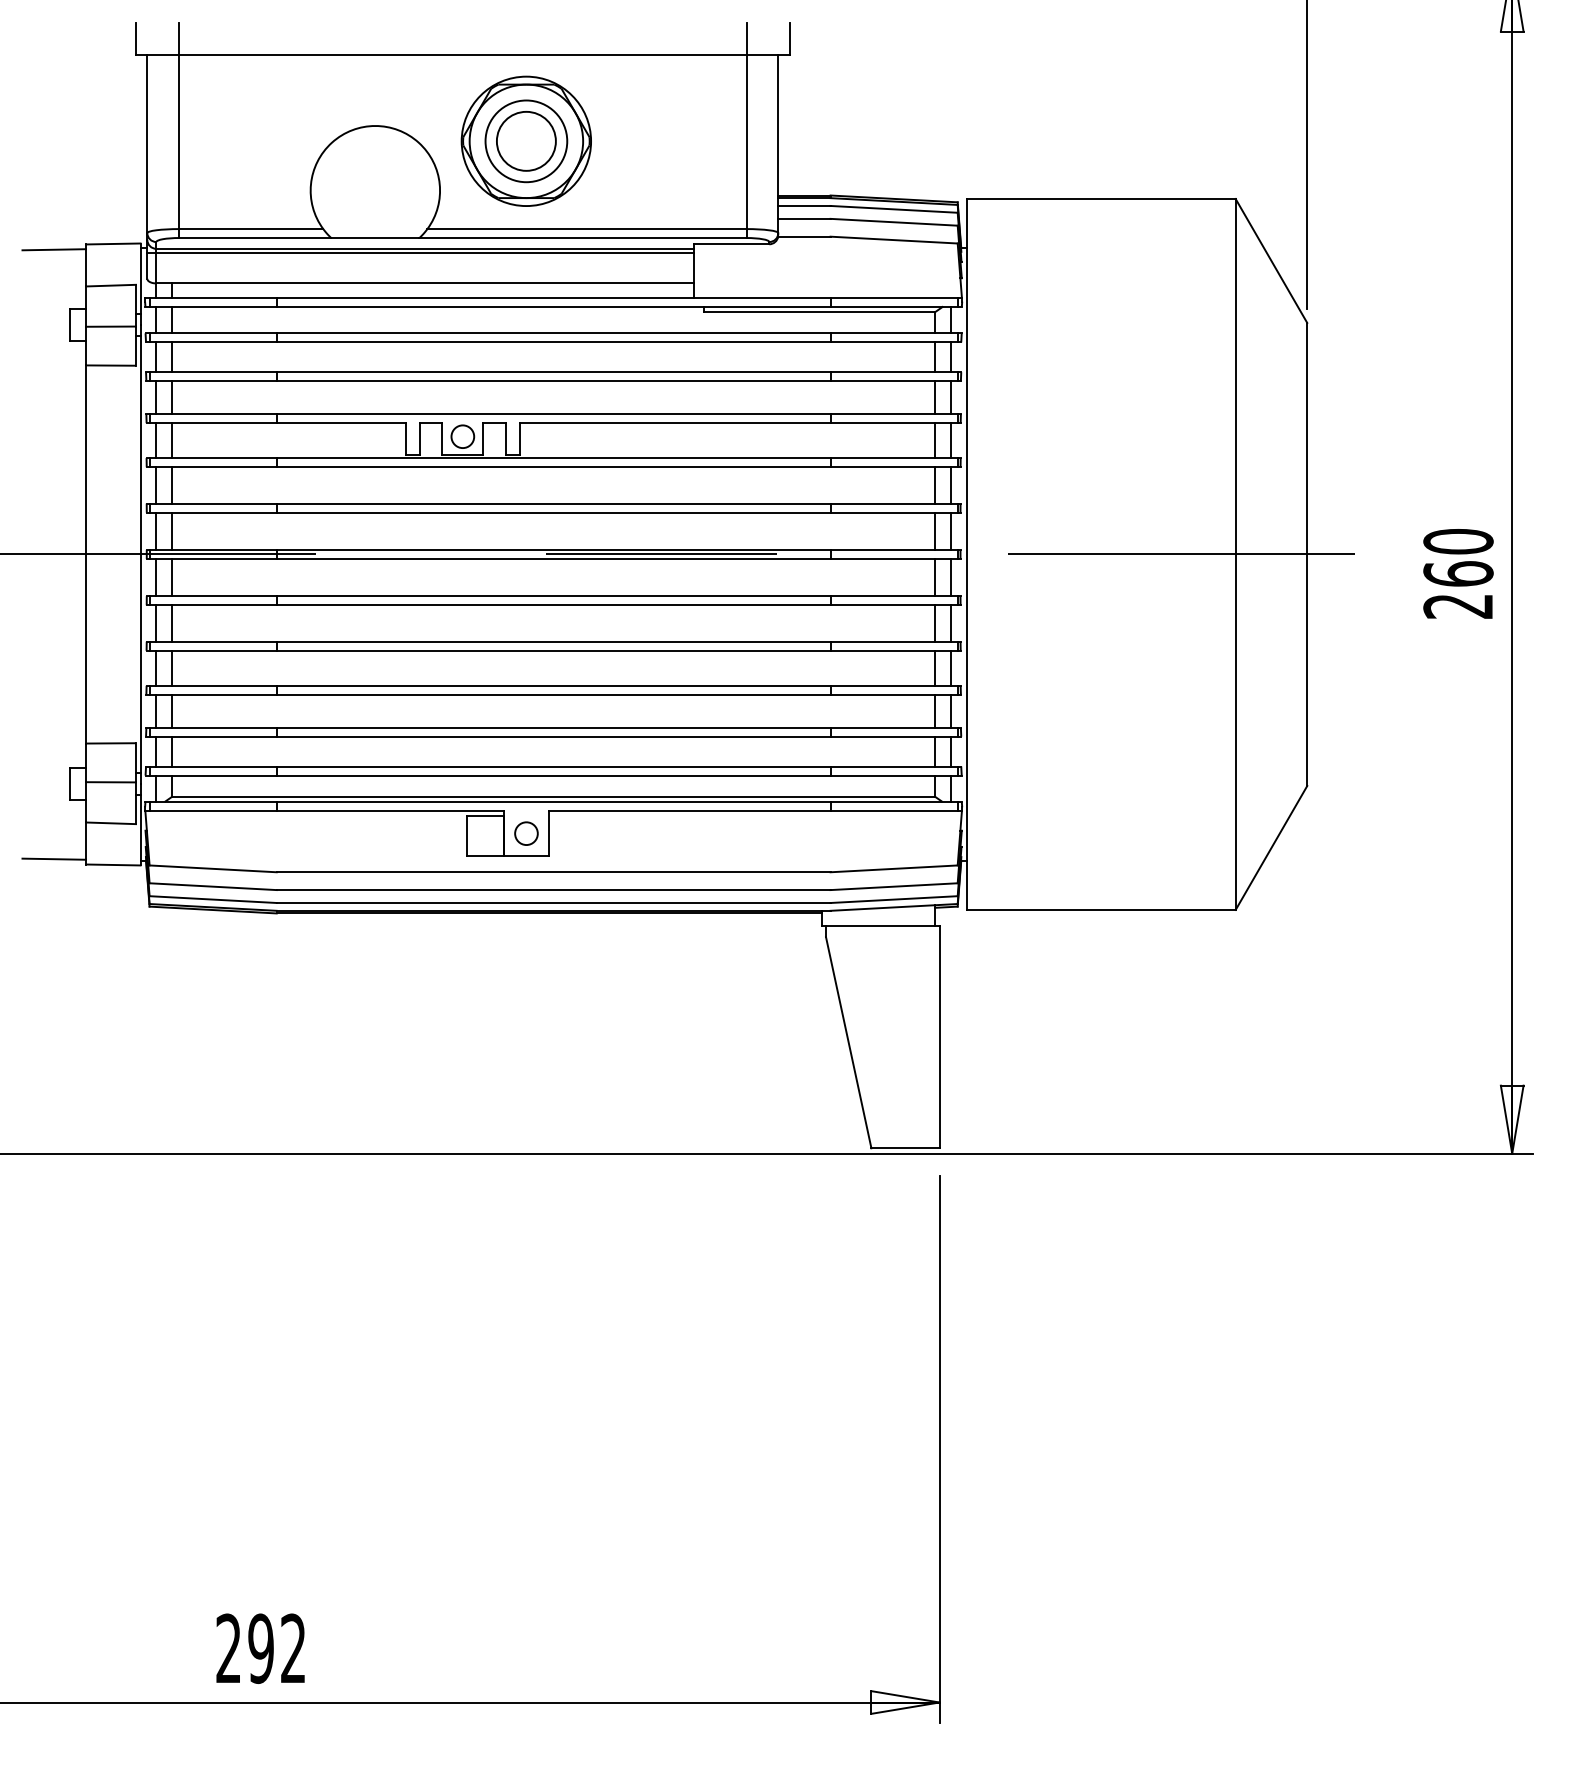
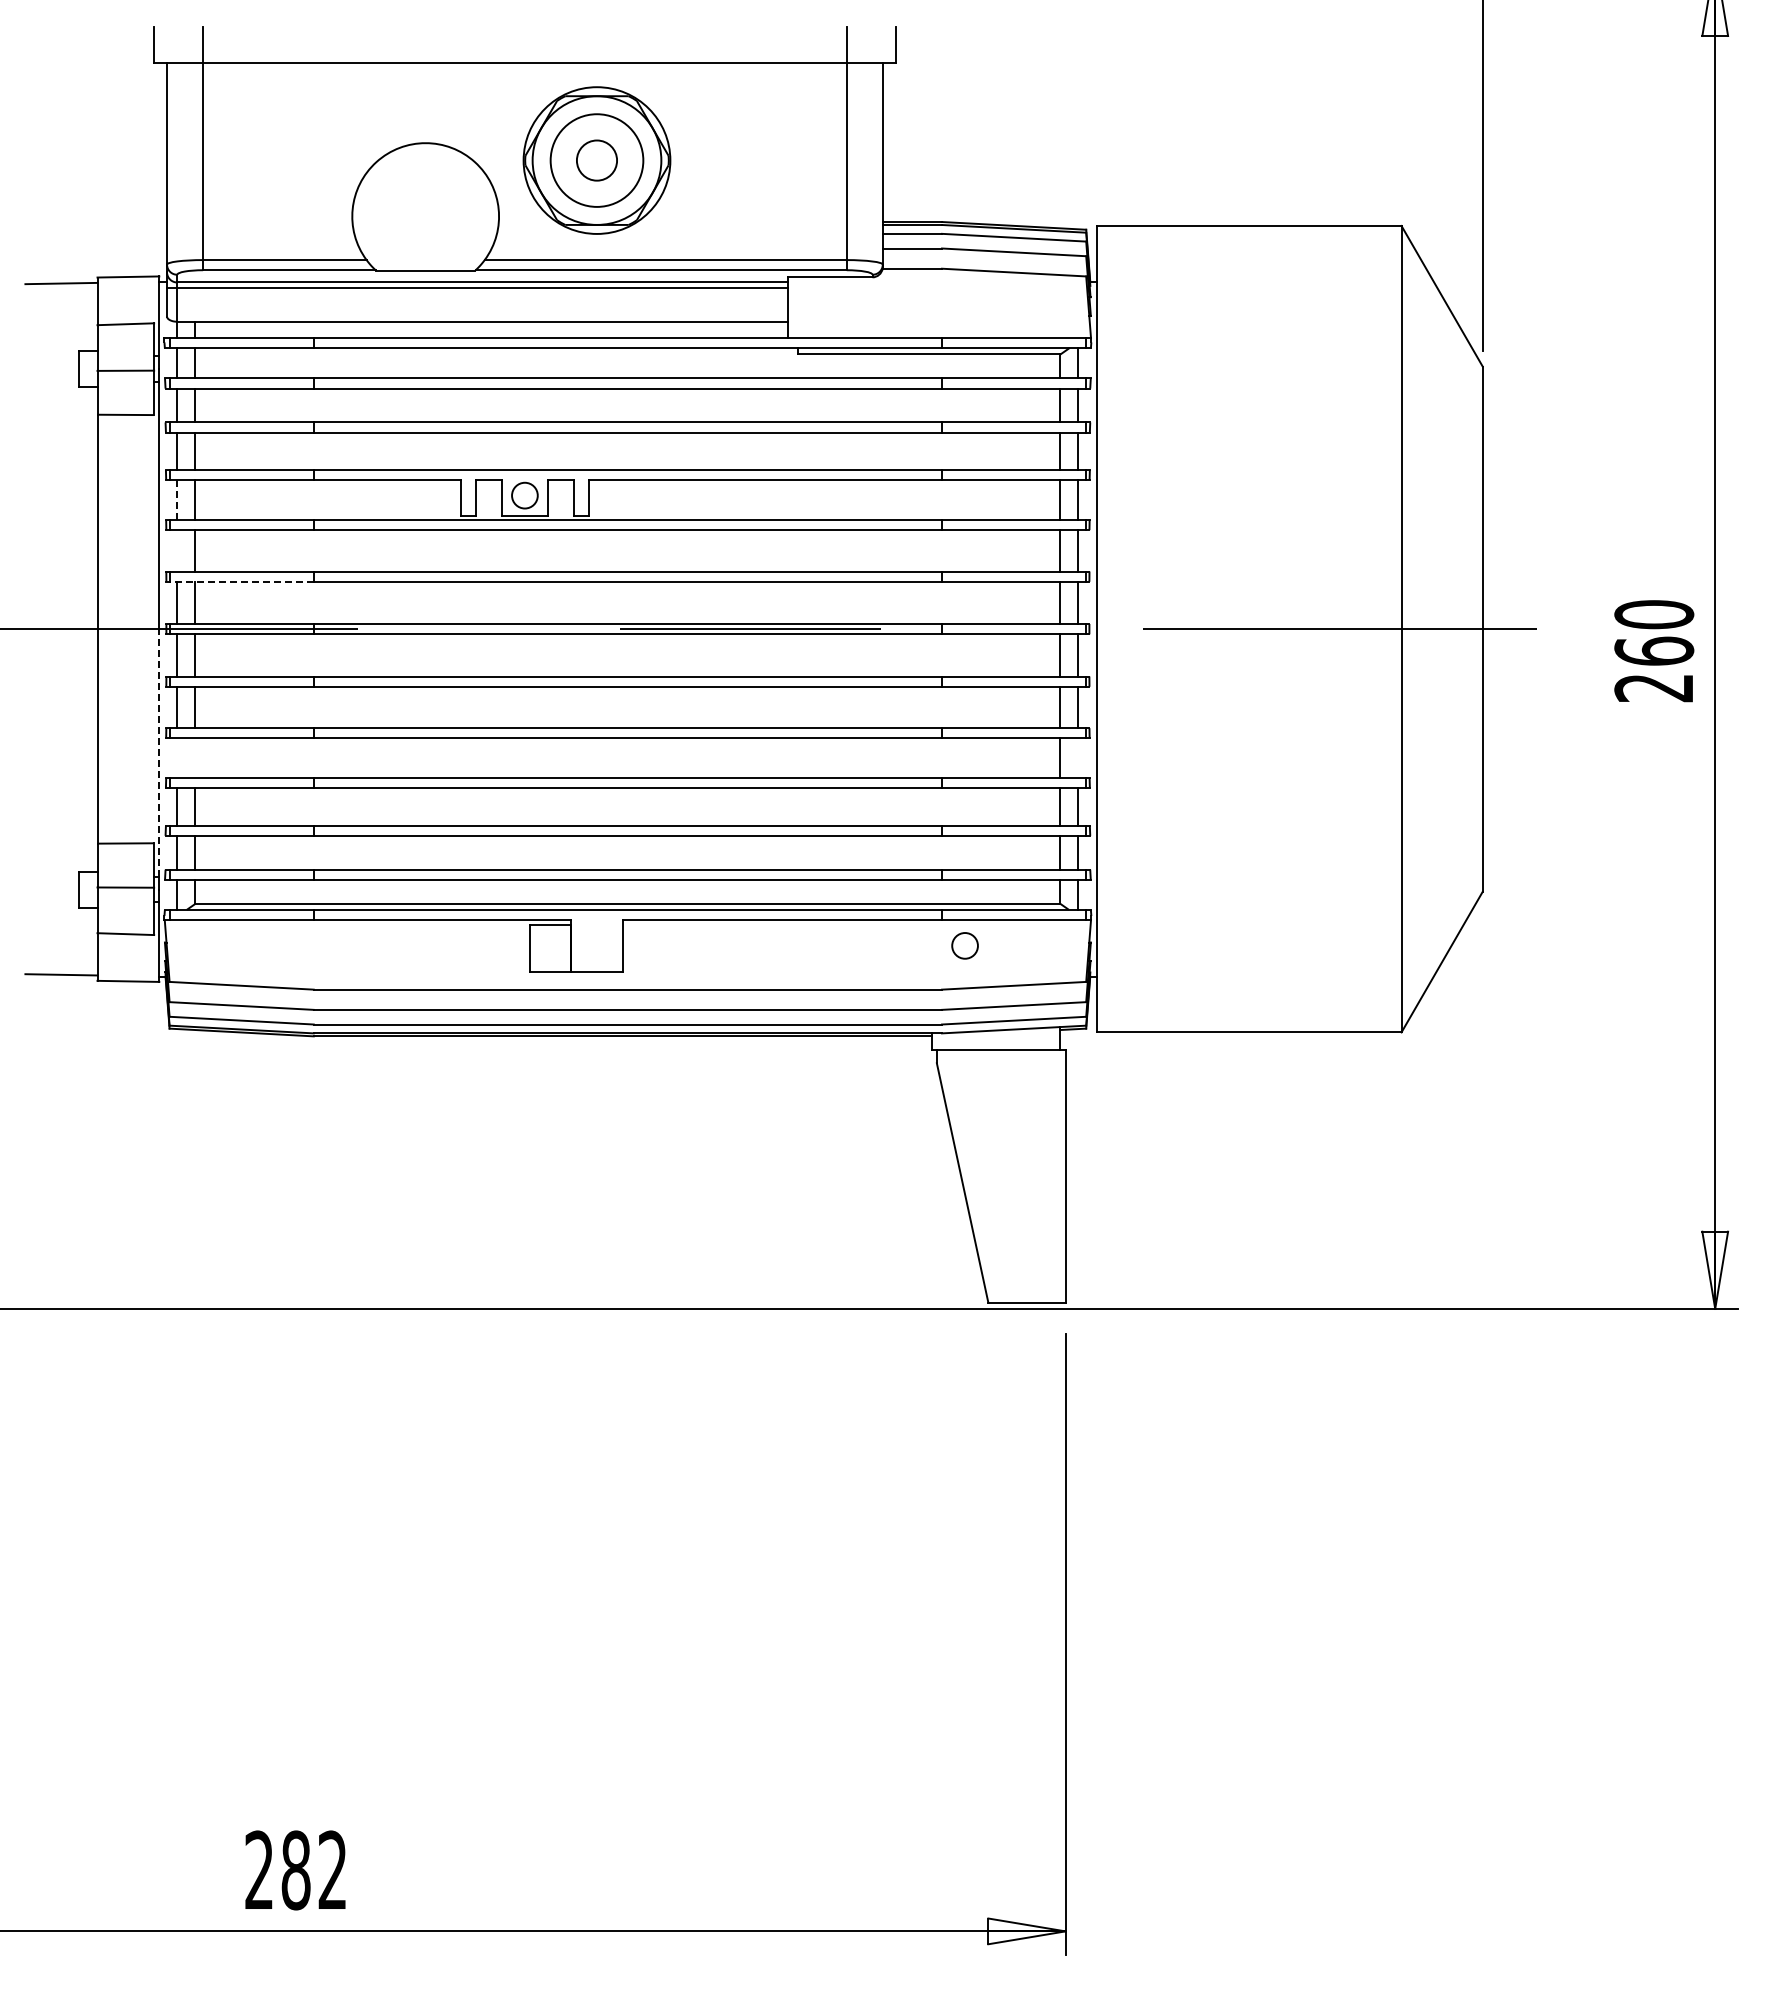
circle: (525, 141) -> (596, 160), size x0.6
line: (156, 441) -> (177, 500), solid -> dashed
line: (156, 485) -> (177, 550), removed
line: (212, 512) -> (241, 581), solid -> dashed
line: (140, 663) -> (159, 752), solid -> dashed
line: (156, 668) -> (177, 758), removed
line: (172, 668) -> (195, 758), removed
line: (950, 668) -> (1078, 758), removed
circle: (525, 833) -> (964, 945), moved
text: (260, 1648) -> (295, 1870), 292 -> 282

